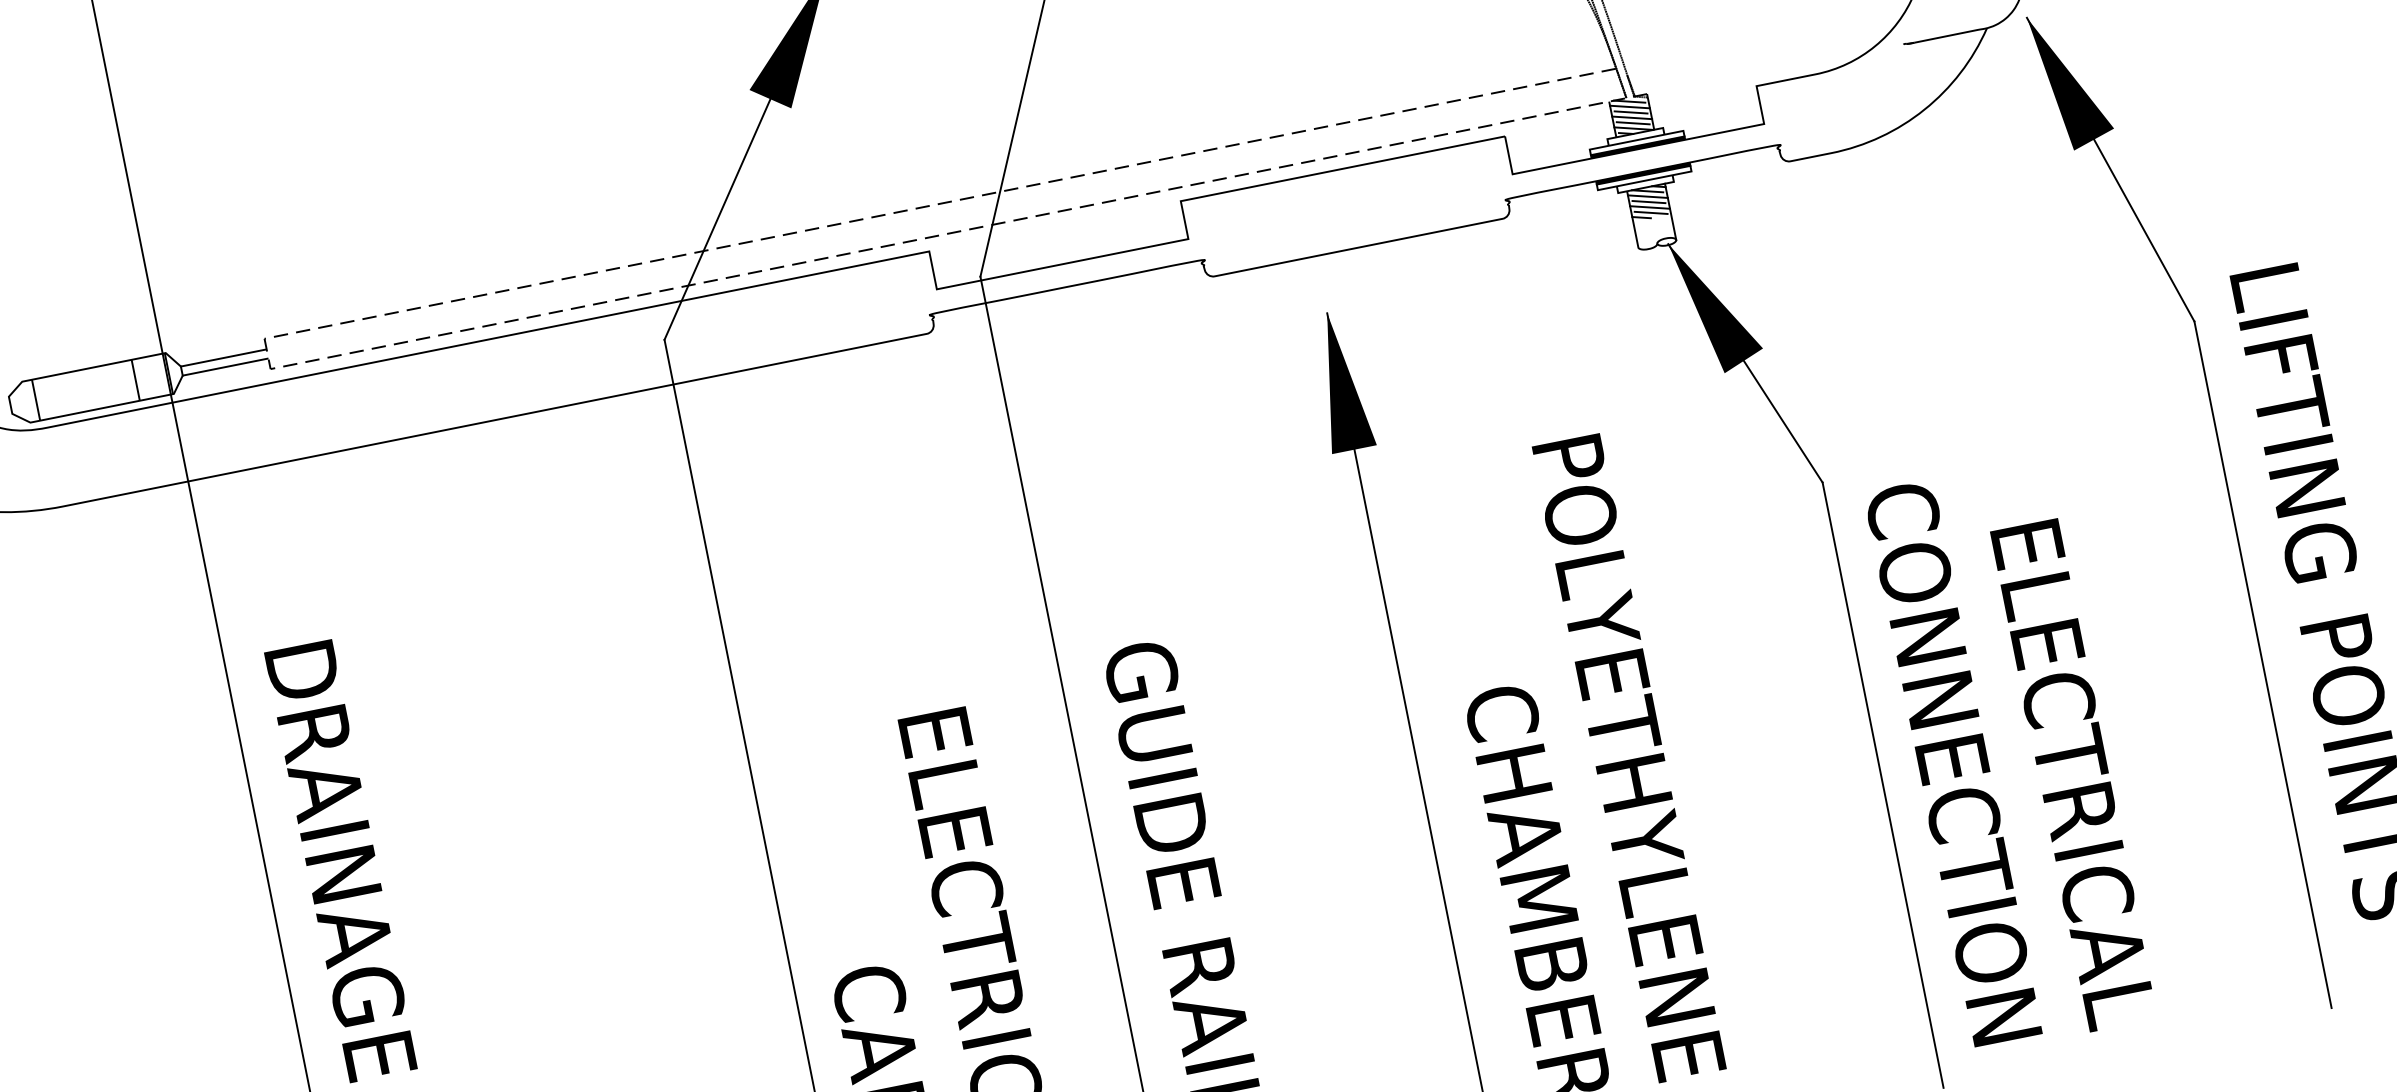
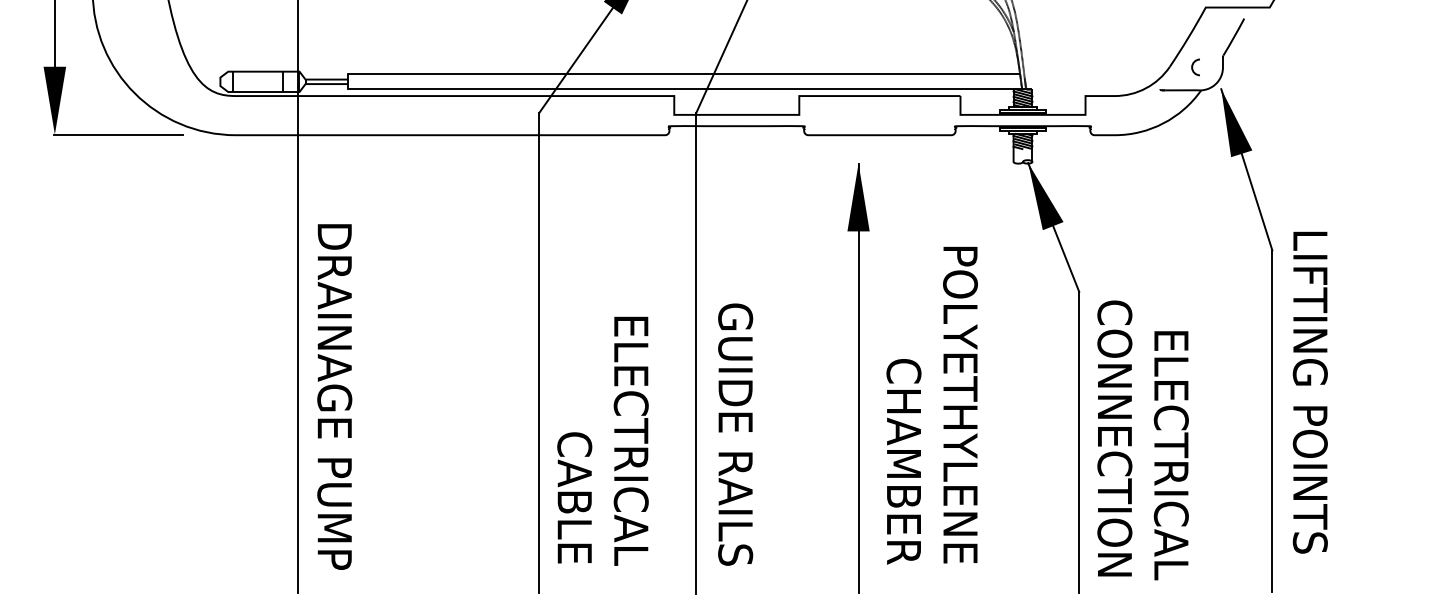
line: (270, 367) -> (348, 88), dashed -> solid

